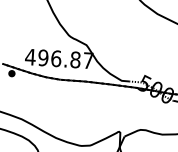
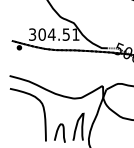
text: (58, 58) -> (53, 34), 496.87 -> 304.51

